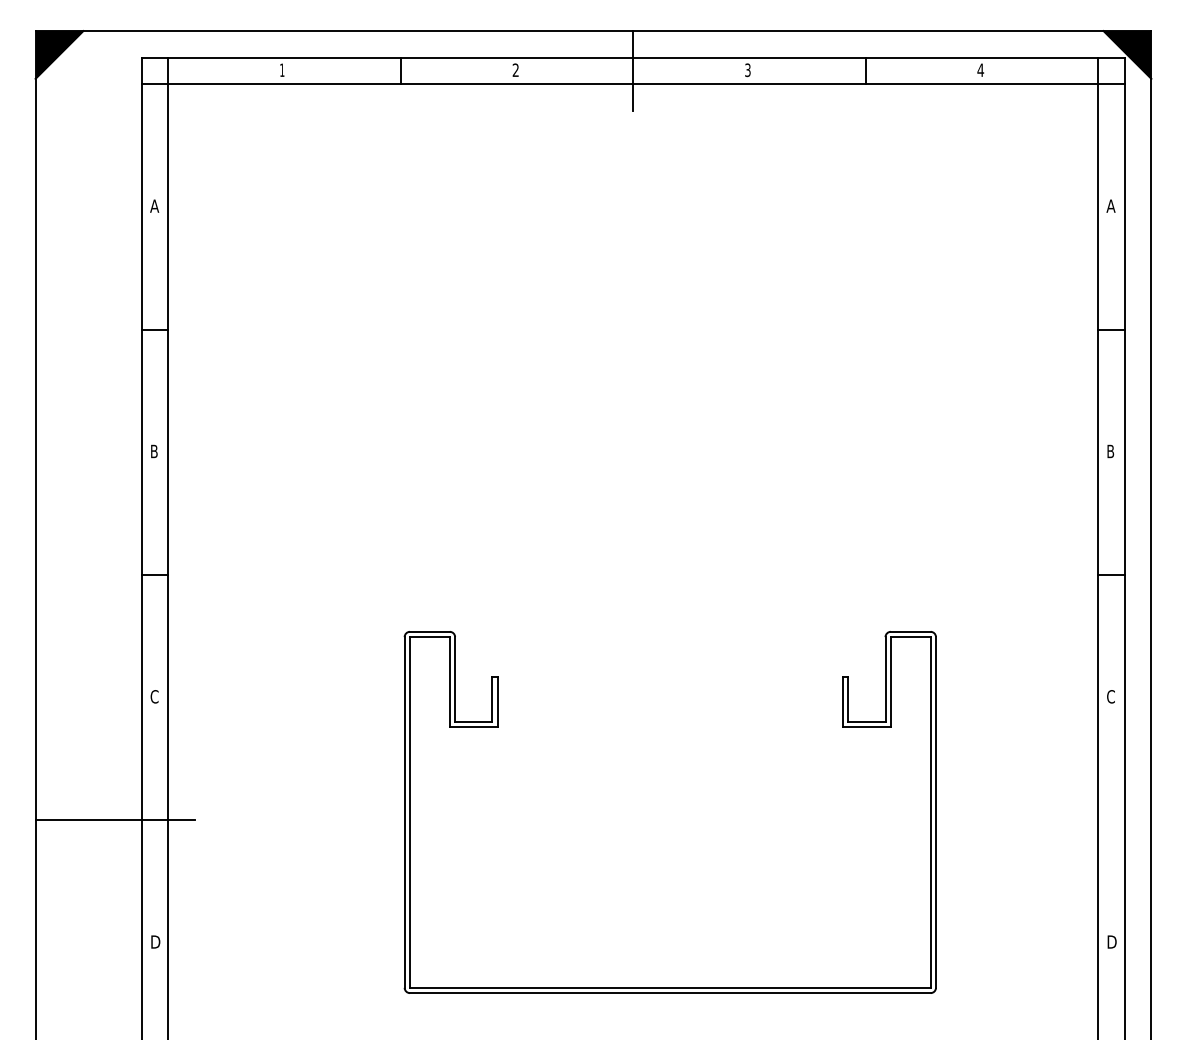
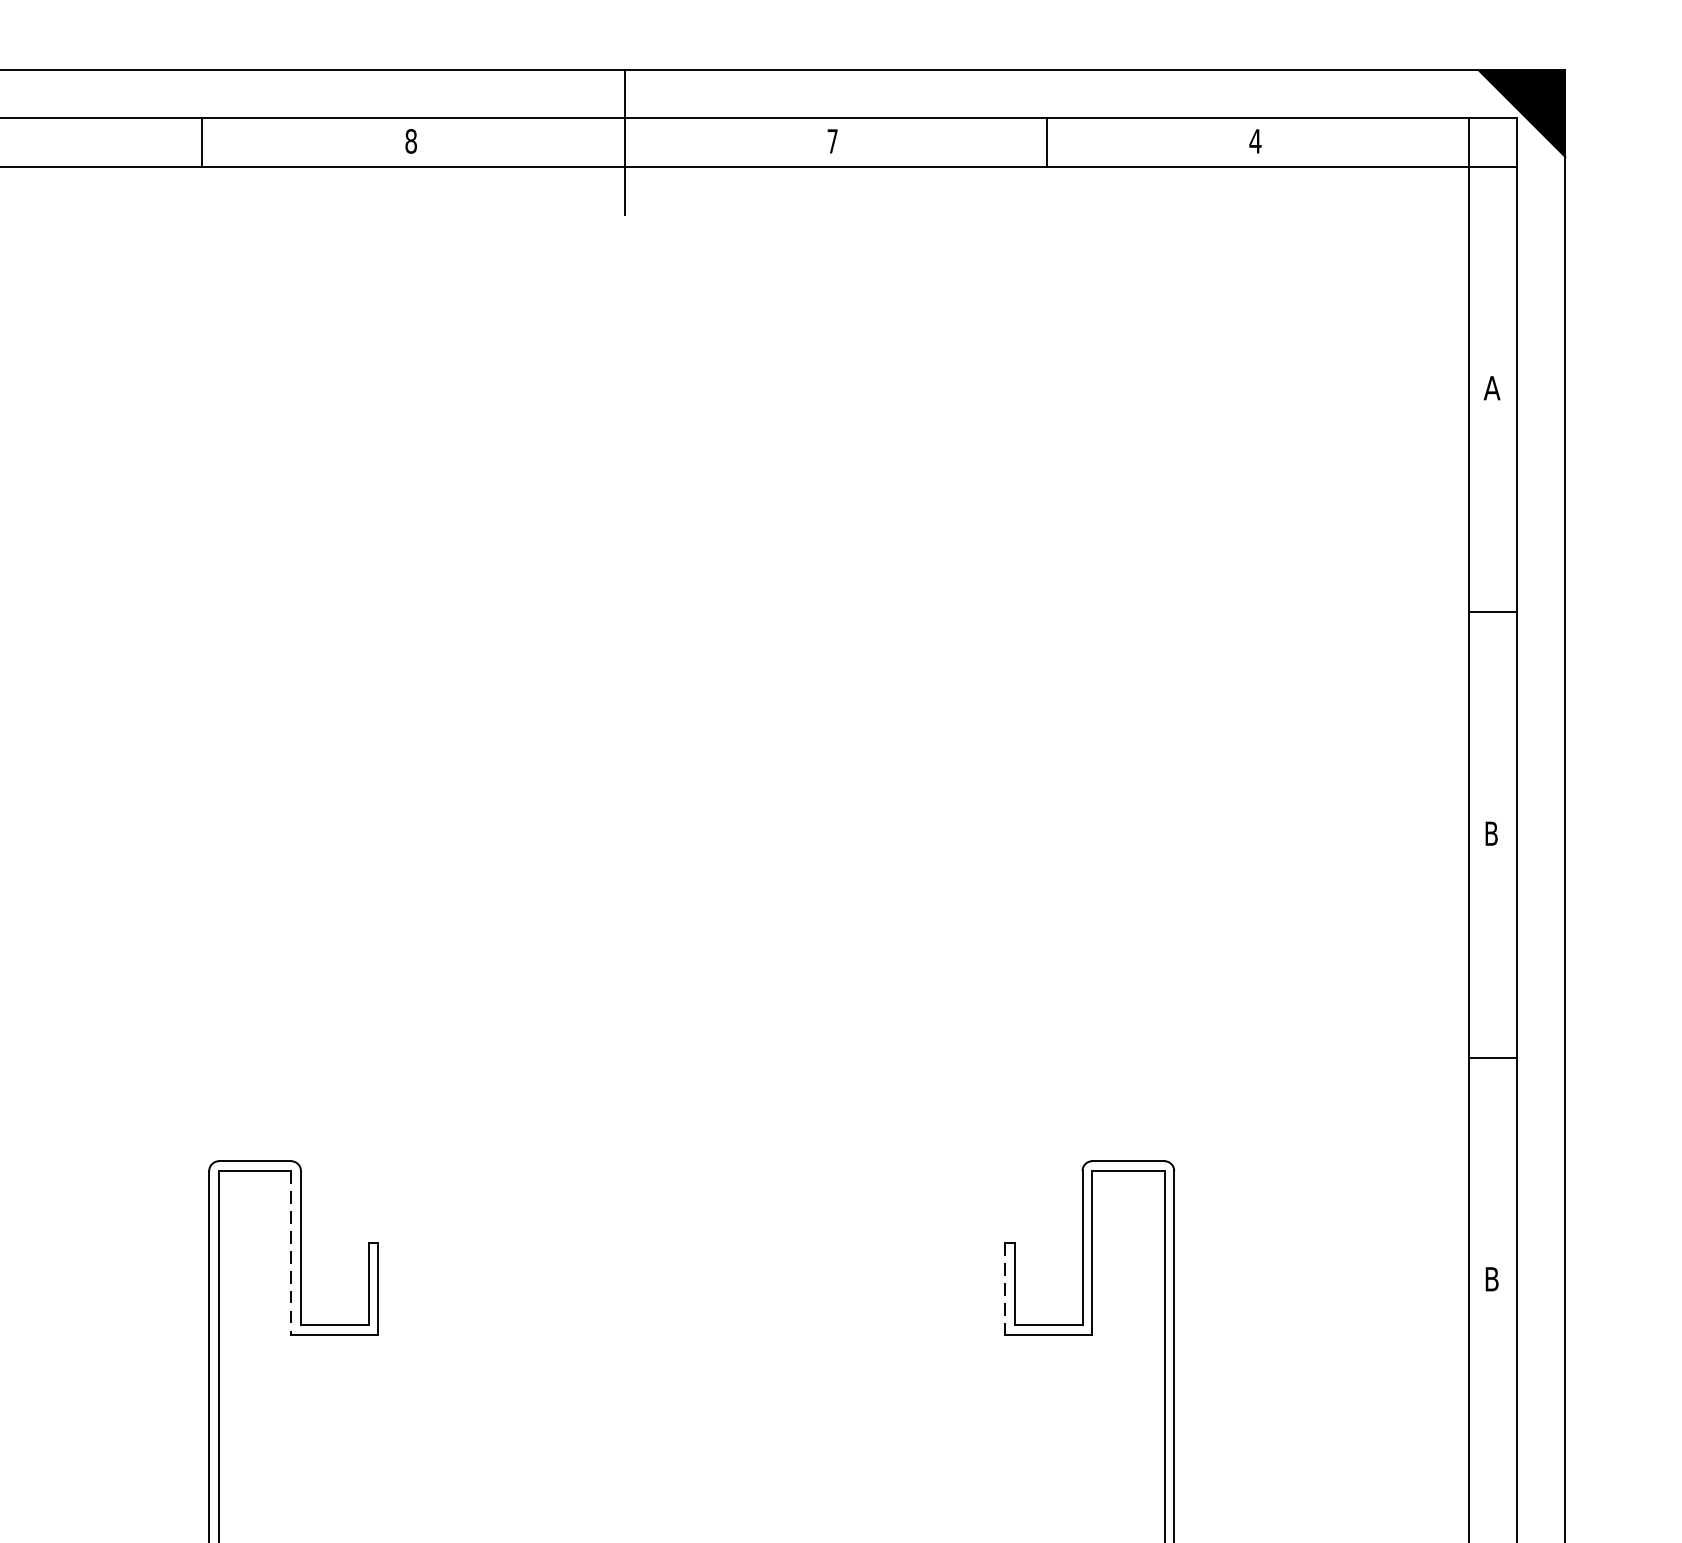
text: (515, 70) -> (410, 141), 2 -> 8
text: (747, 70) -> (831, 141), 3 -> 7
line: (449, 682) -> (290, 1253), solid -> dashed
text: (1110, 696) -> (1491, 1278), C -> B
line: (843, 702) -> (1006, 1289), solid -> dashed

